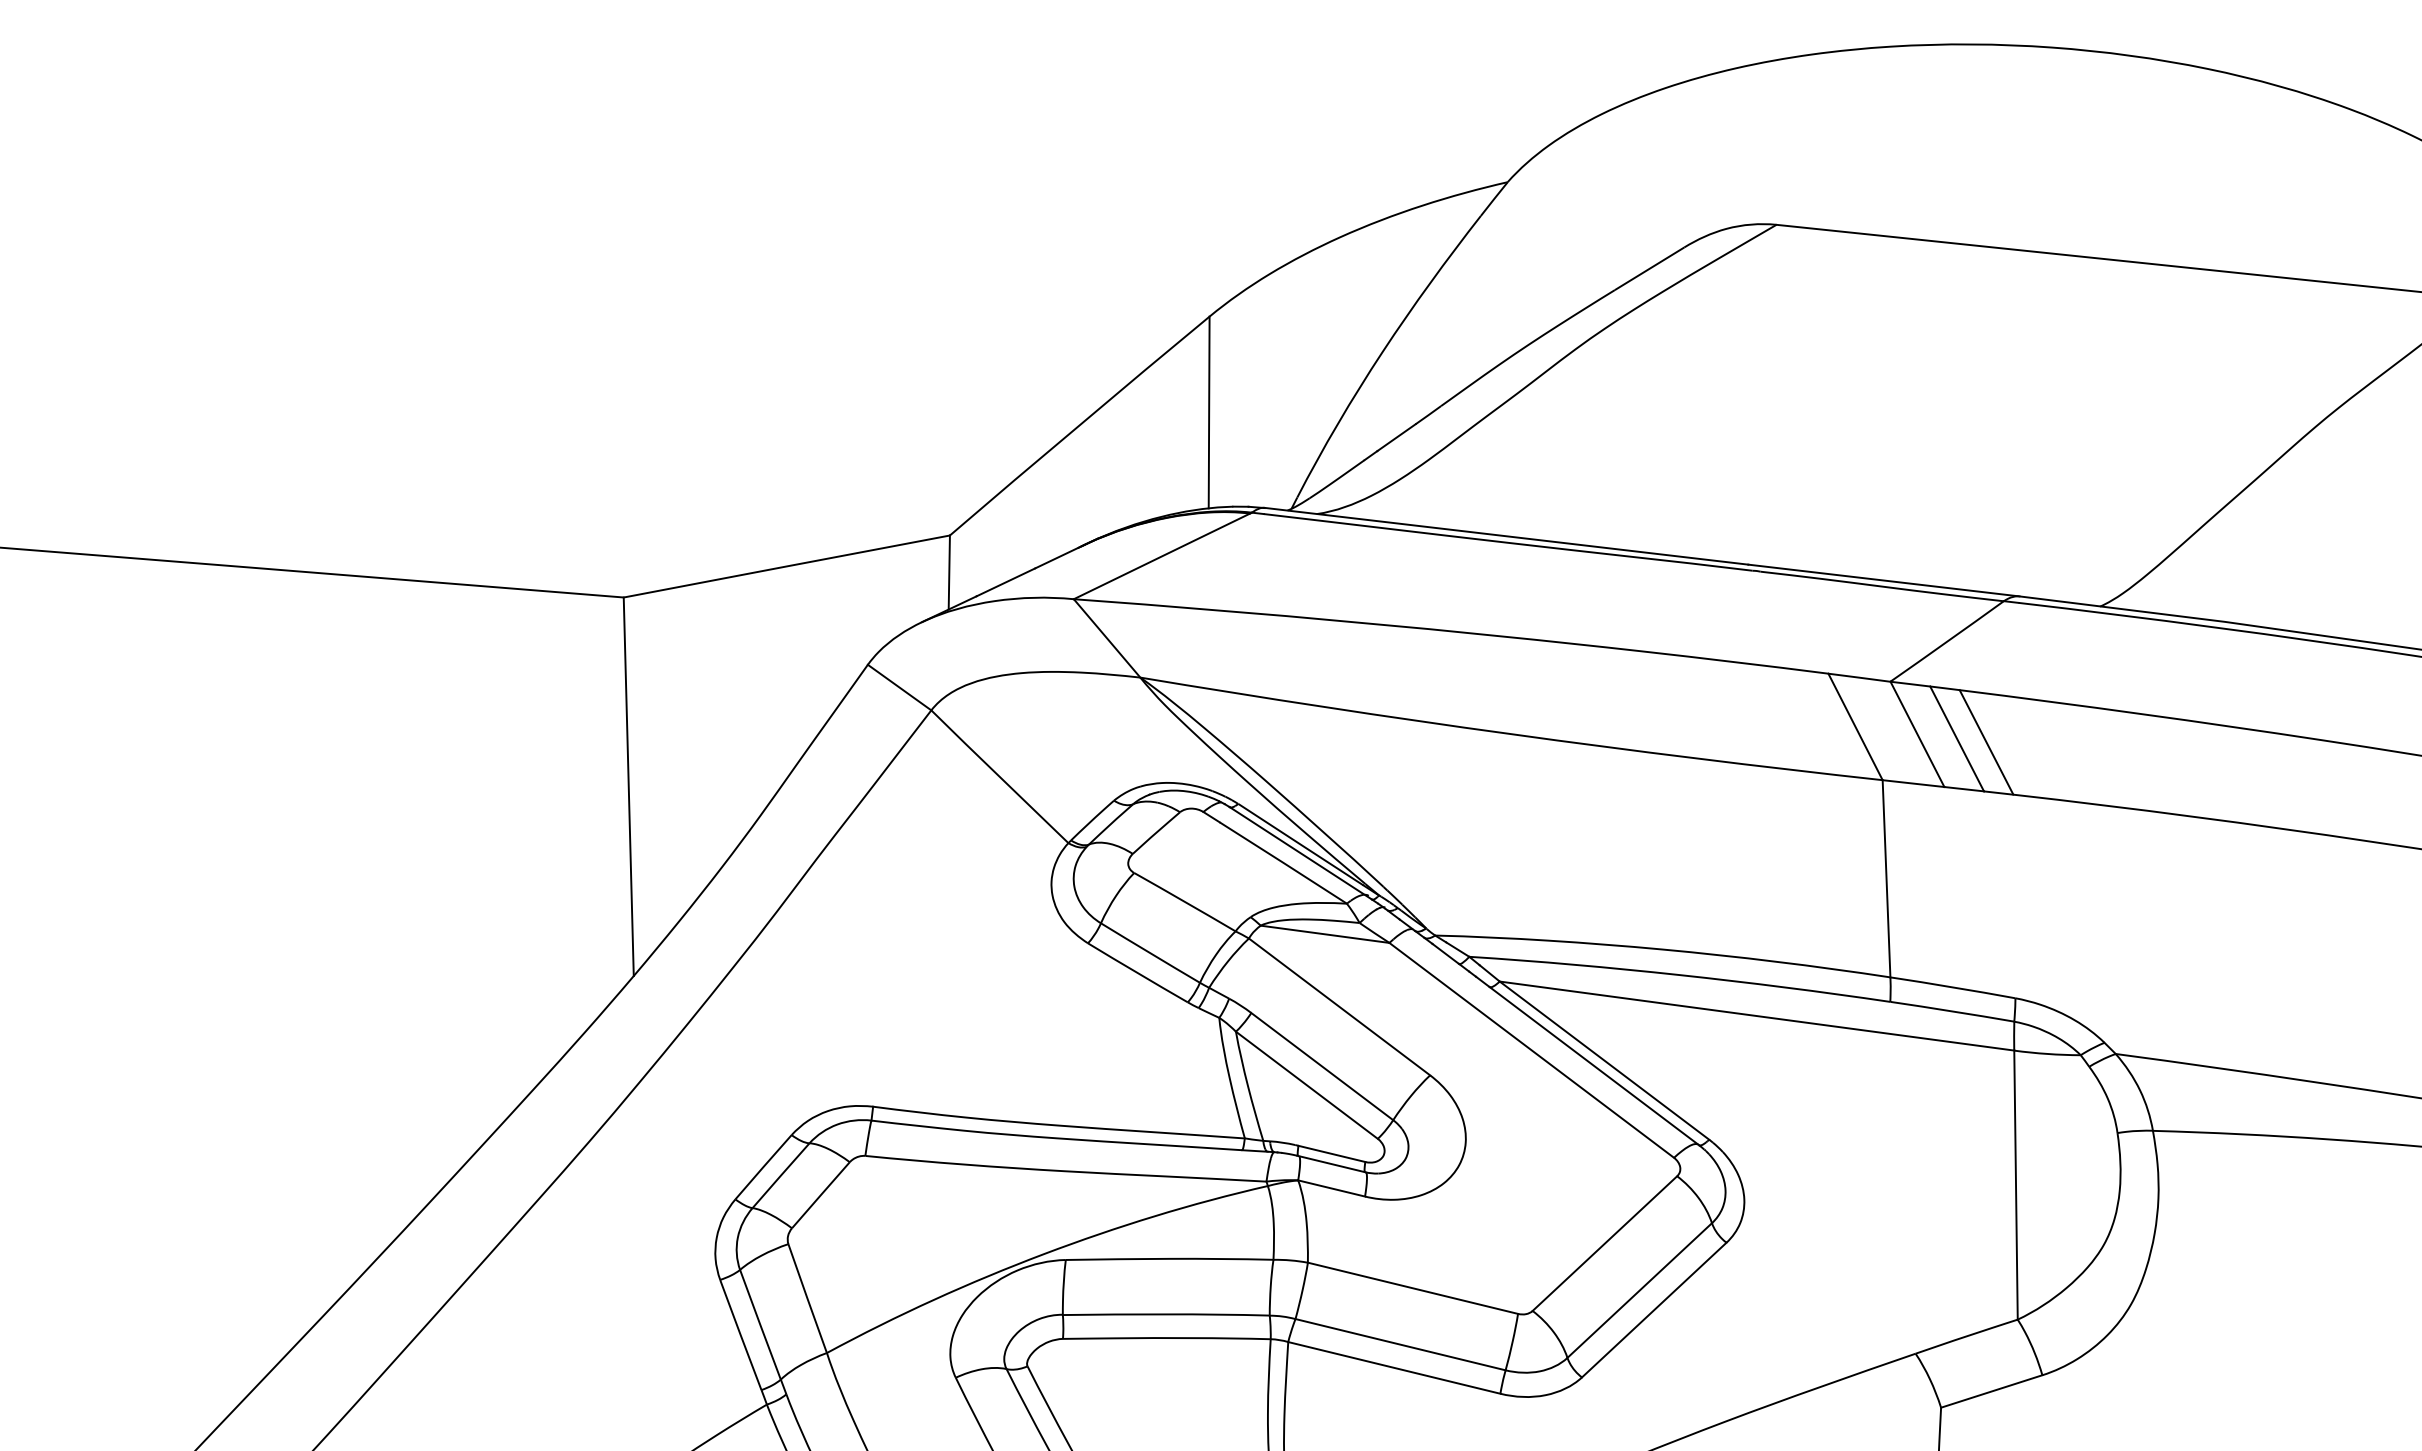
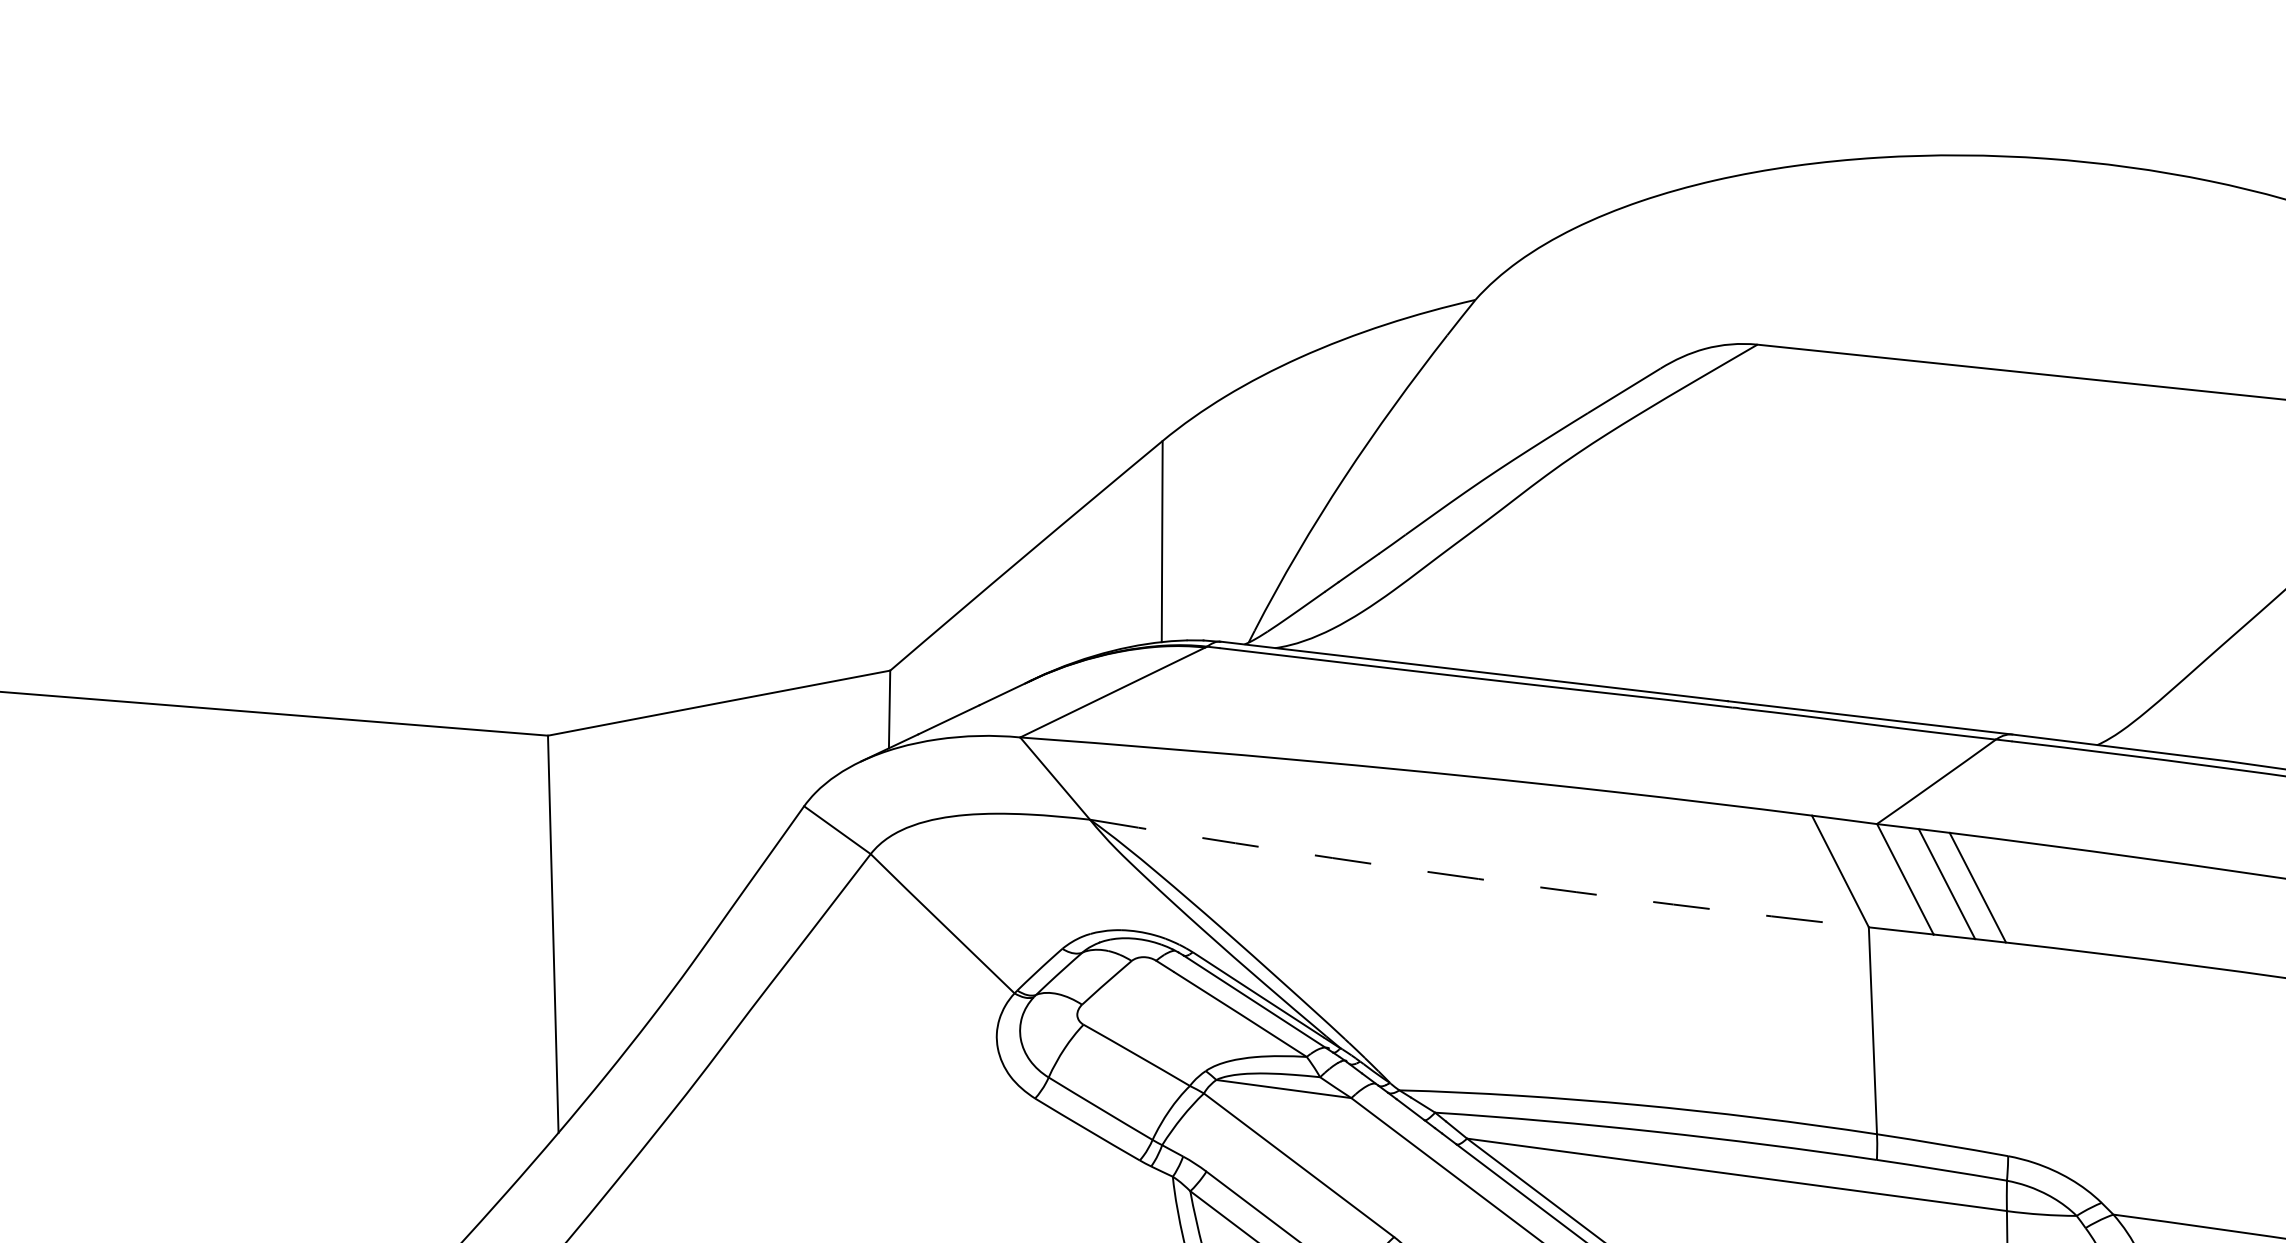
arc: (1510, 734) -> (1478, 879), solid -> dashed

